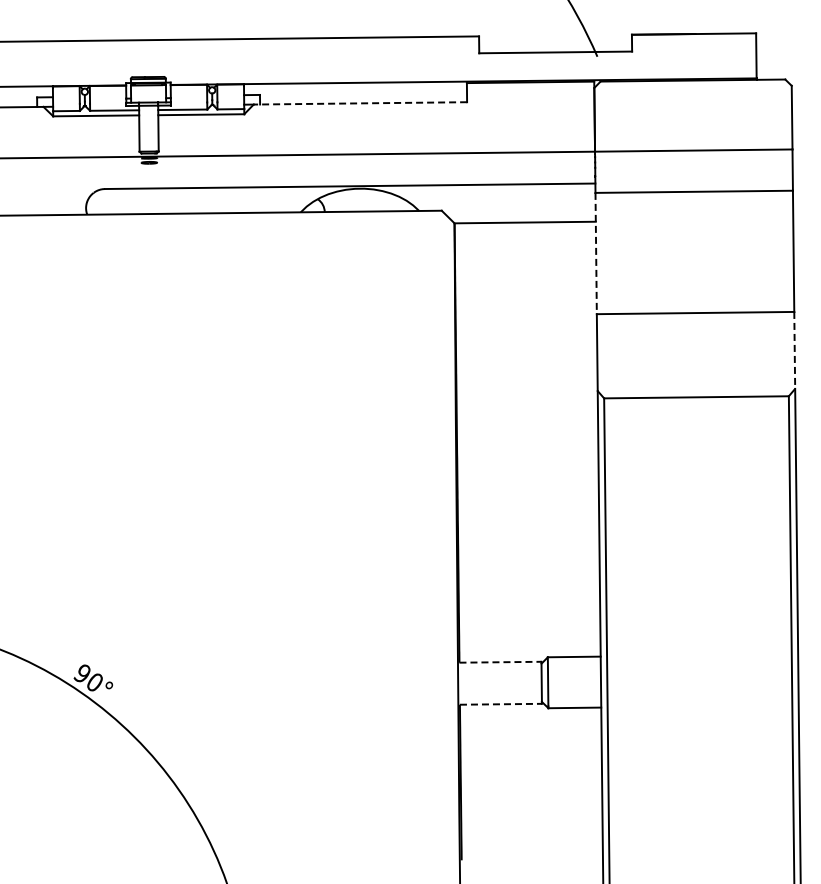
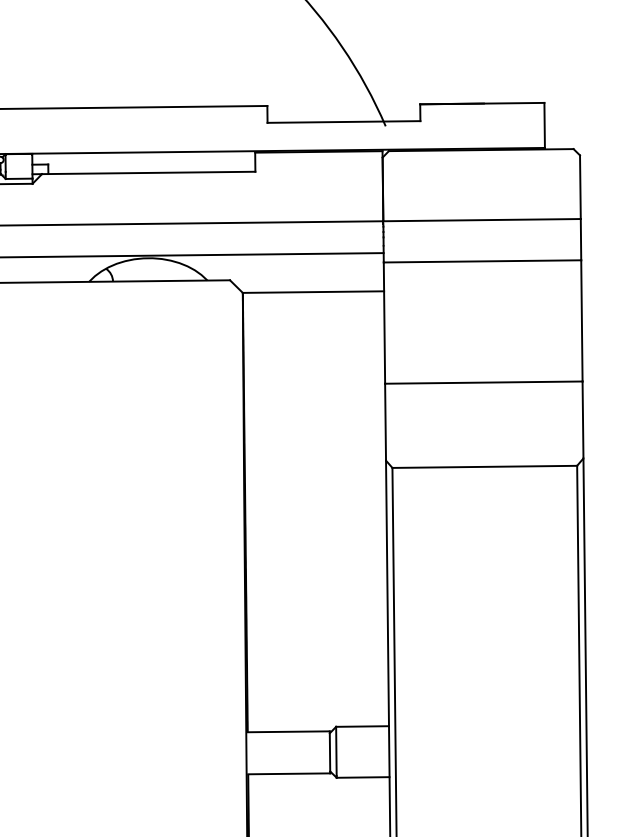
line: (360, 103) -> (148, 173), dashed -> solid
line: (596, 253) -> (384, 323), dashed -> solid
line: (794, 350) -> (582, 420), dashed -> solid
line: (500, 662) -> (288, 732), dashed -> solid
line: (501, 704) -> (289, 774), dashed -> solid

